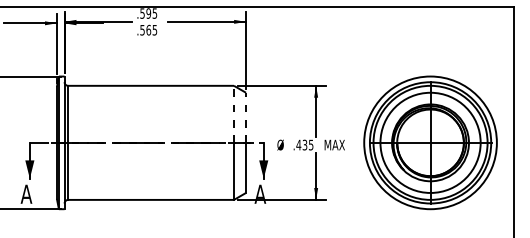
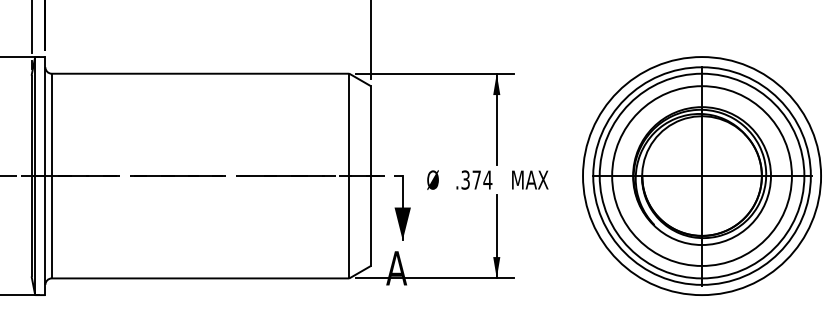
line: (234, 114) -> (350, 125), dashed -> solid
line: (246, 117) -> (371, 130), dashed -> solid
text: (304, 144) -> (475, 179), .435 -> .374

